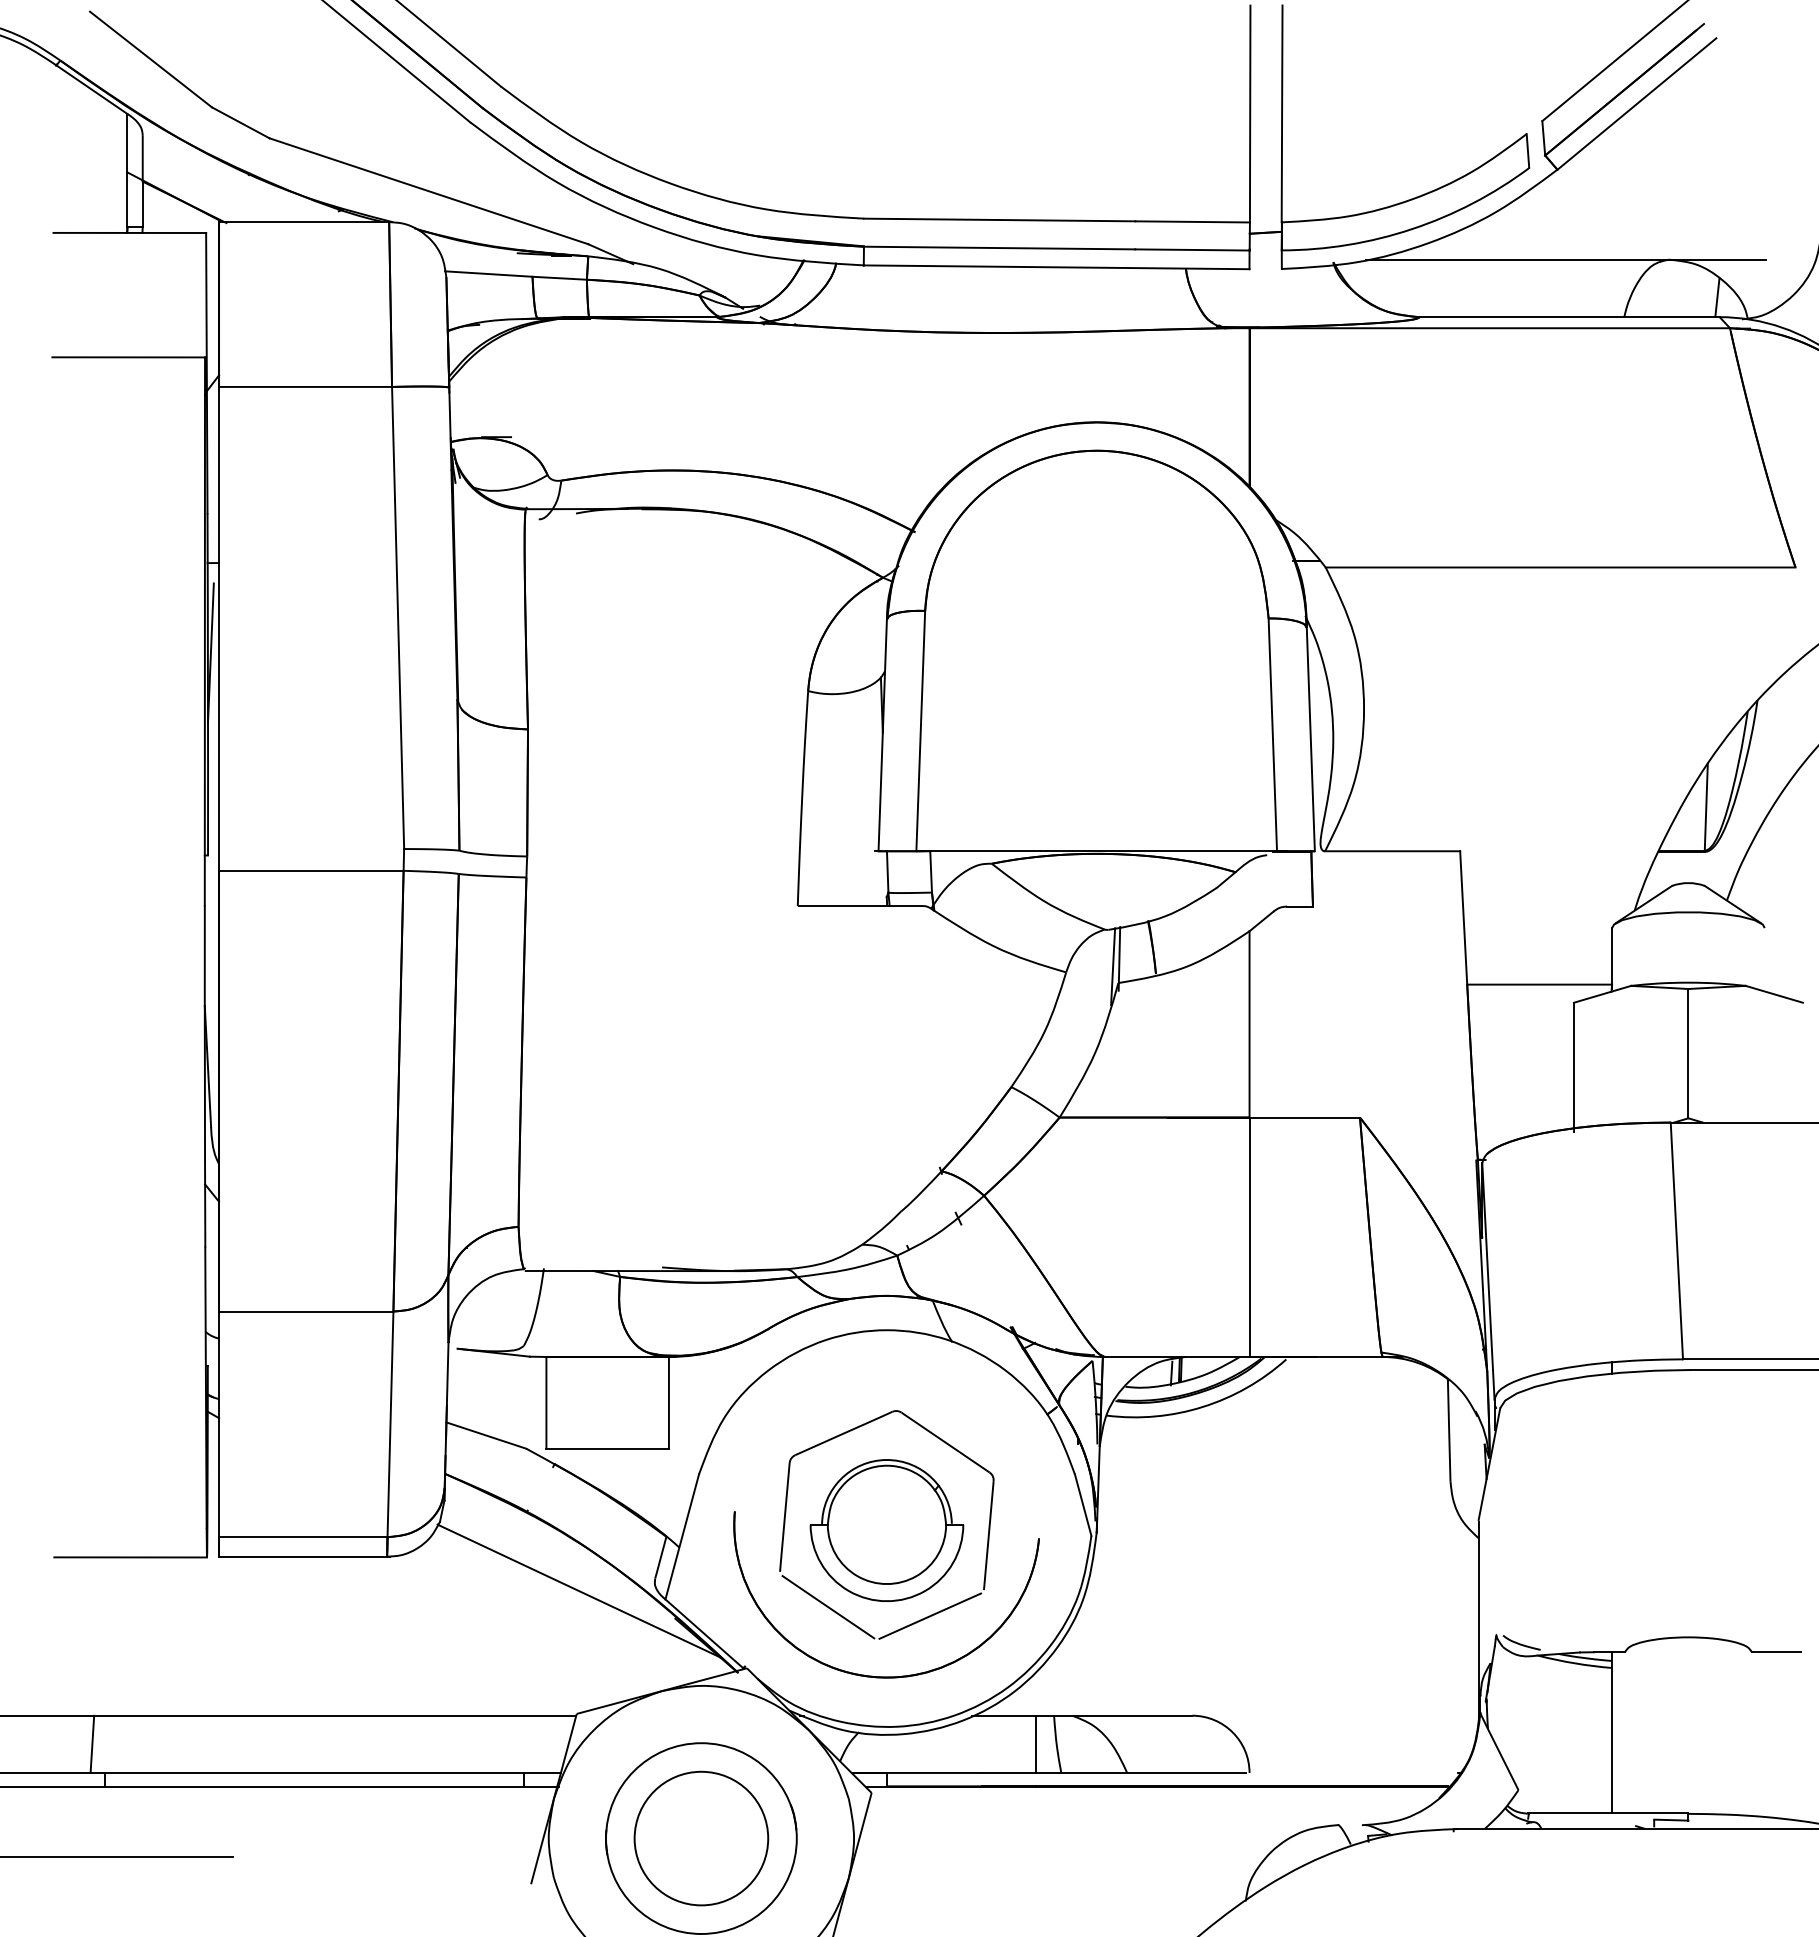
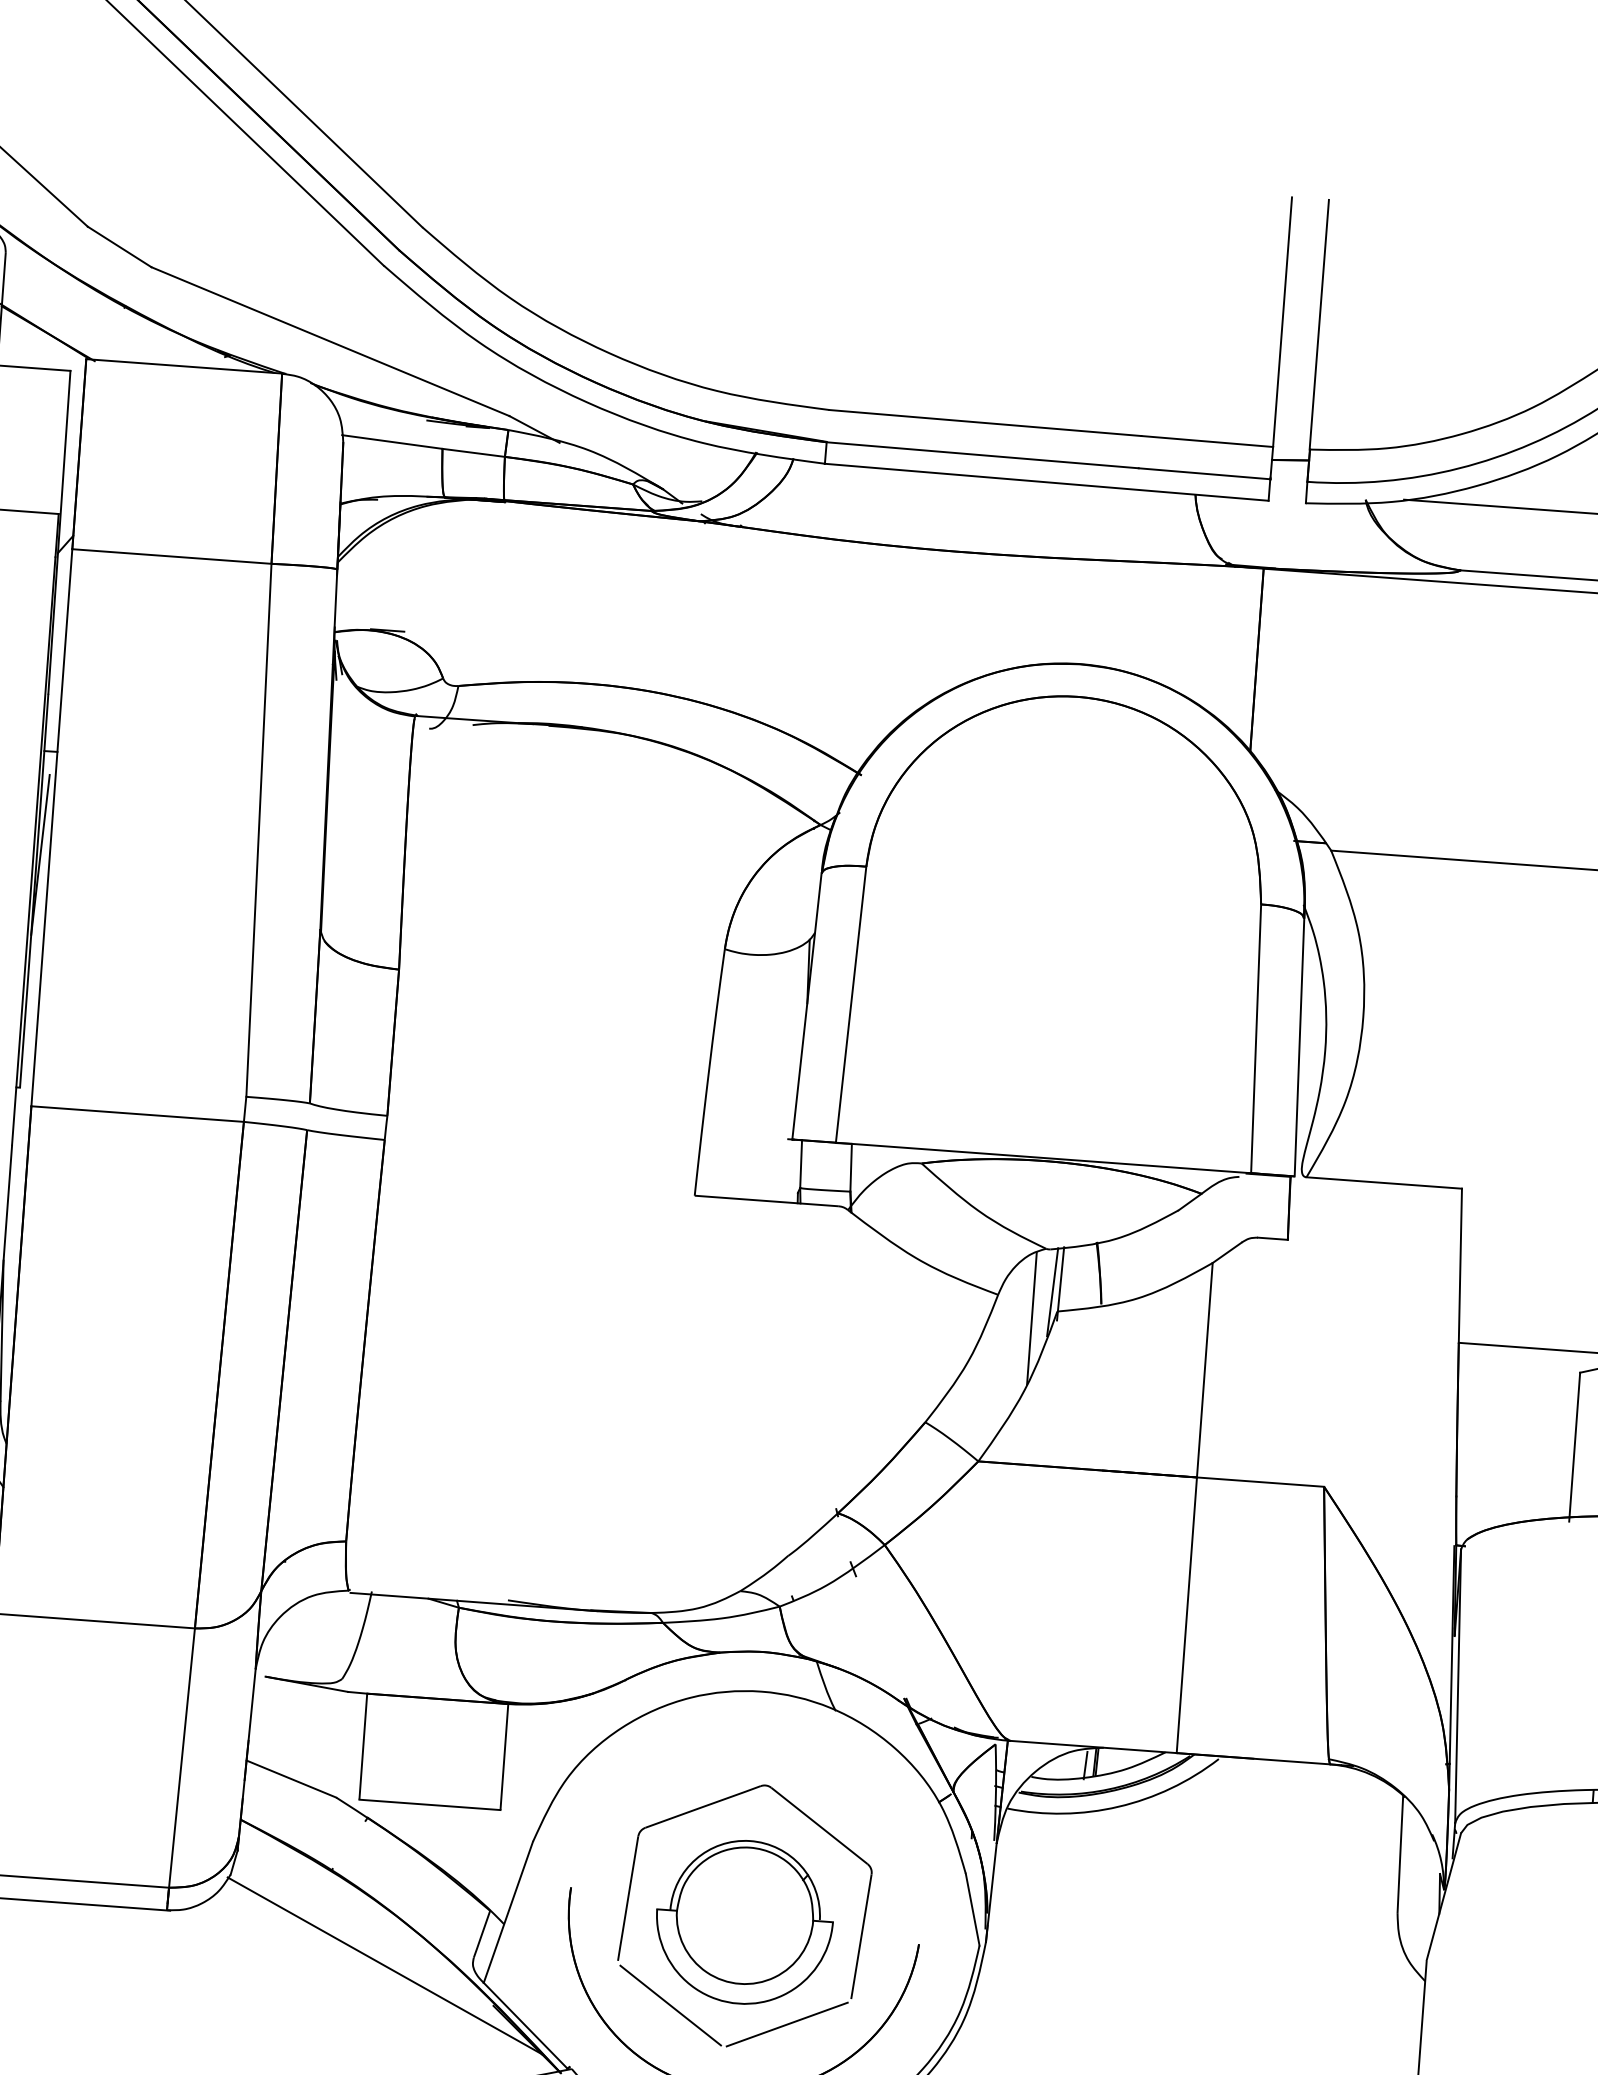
line: (1096, 990) -> (1031, 1318), added

